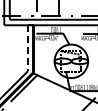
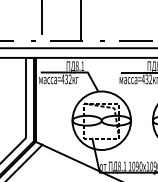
line: (27, 48) -> (25, 98), dashed -> solid

